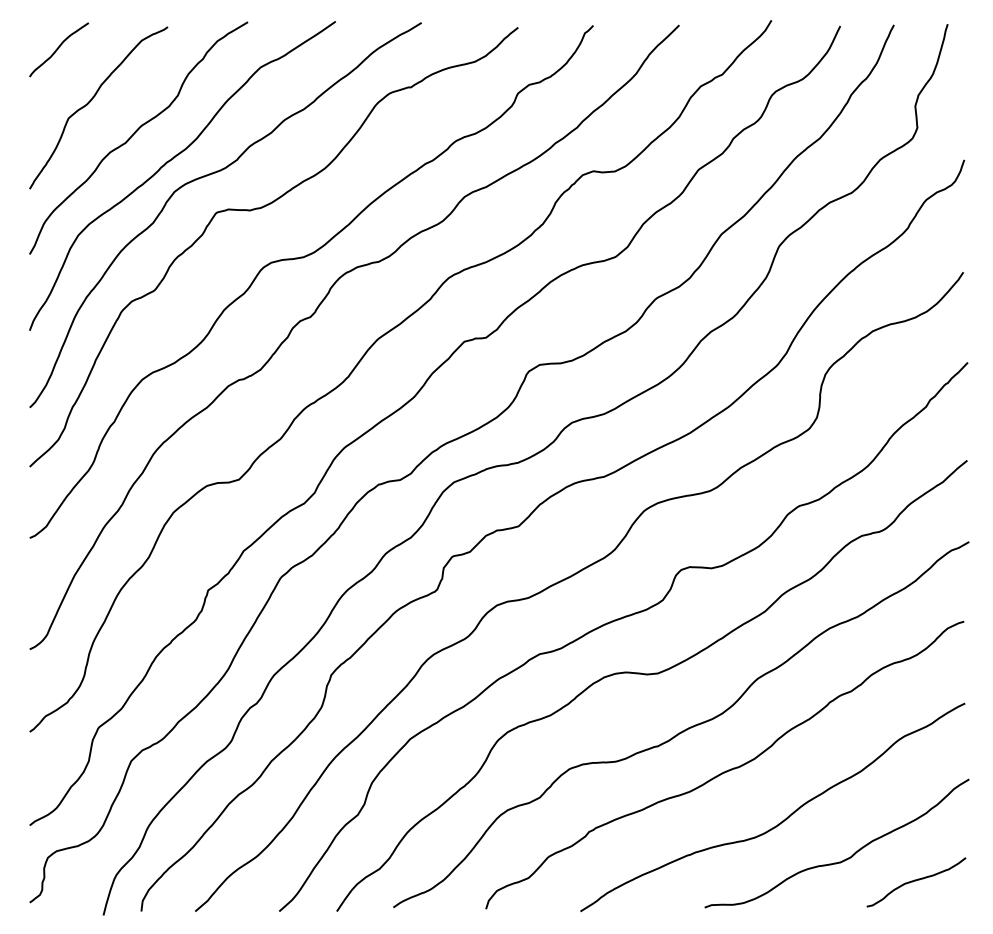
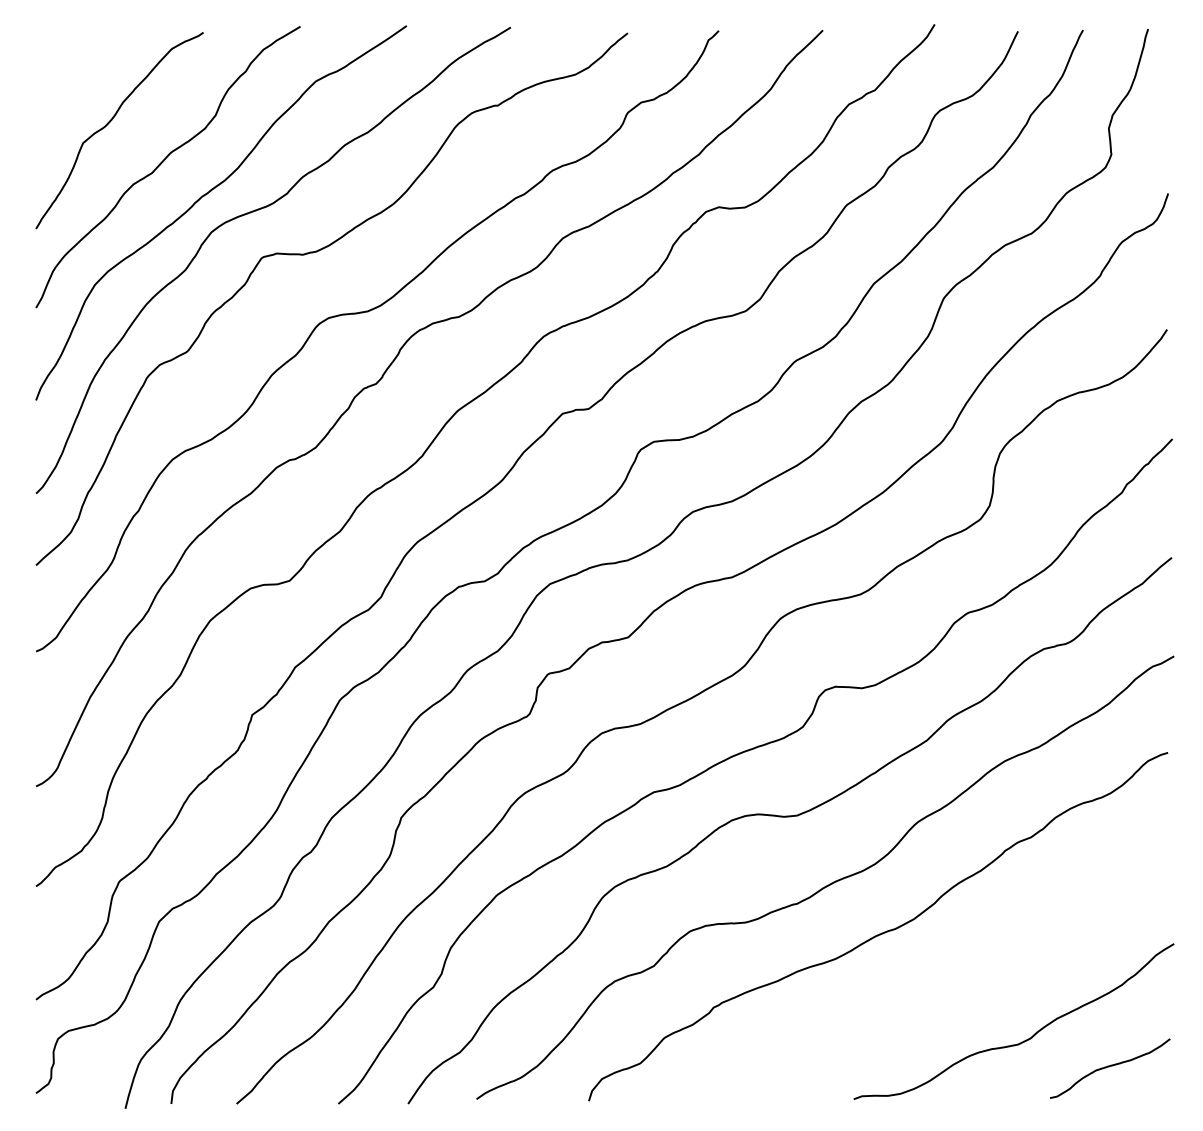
curve: (58, 49) -> (70, 59), removed
curve: (782, 820) -> (948, 993), removed

